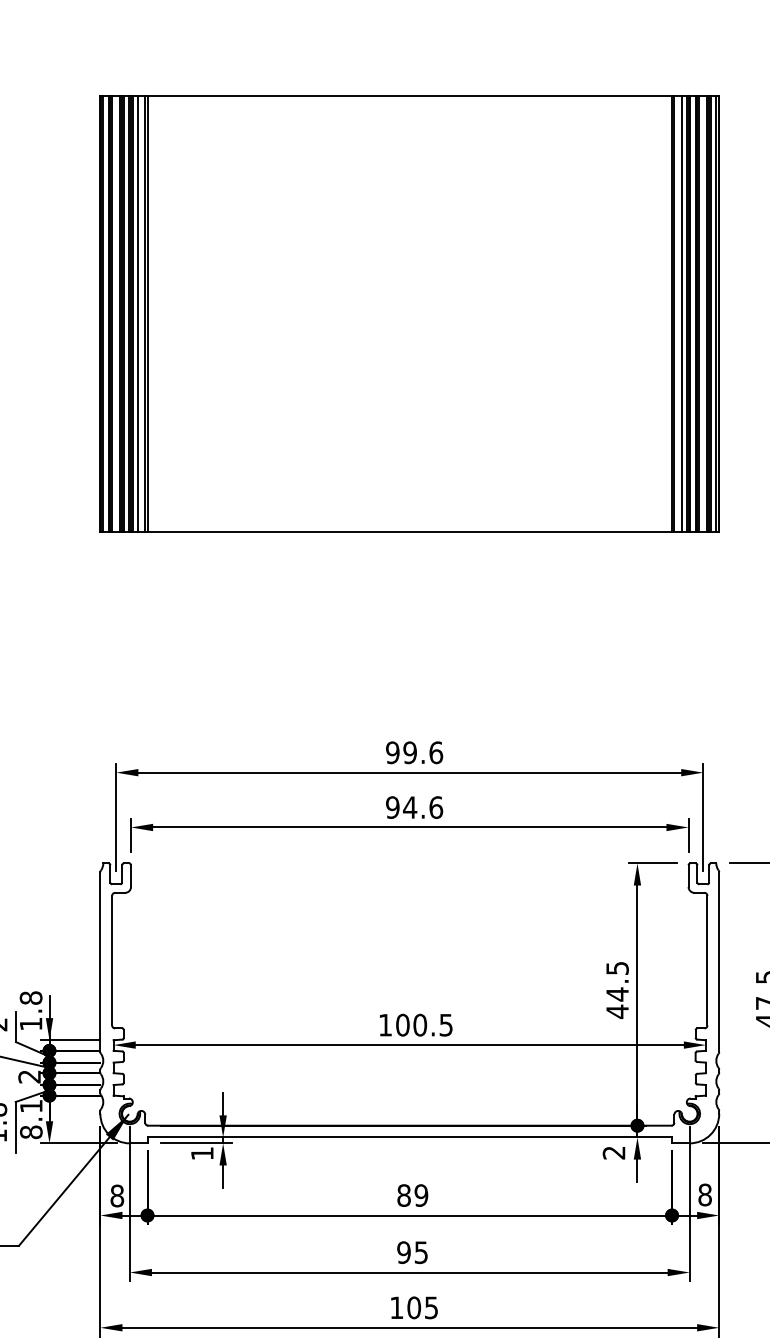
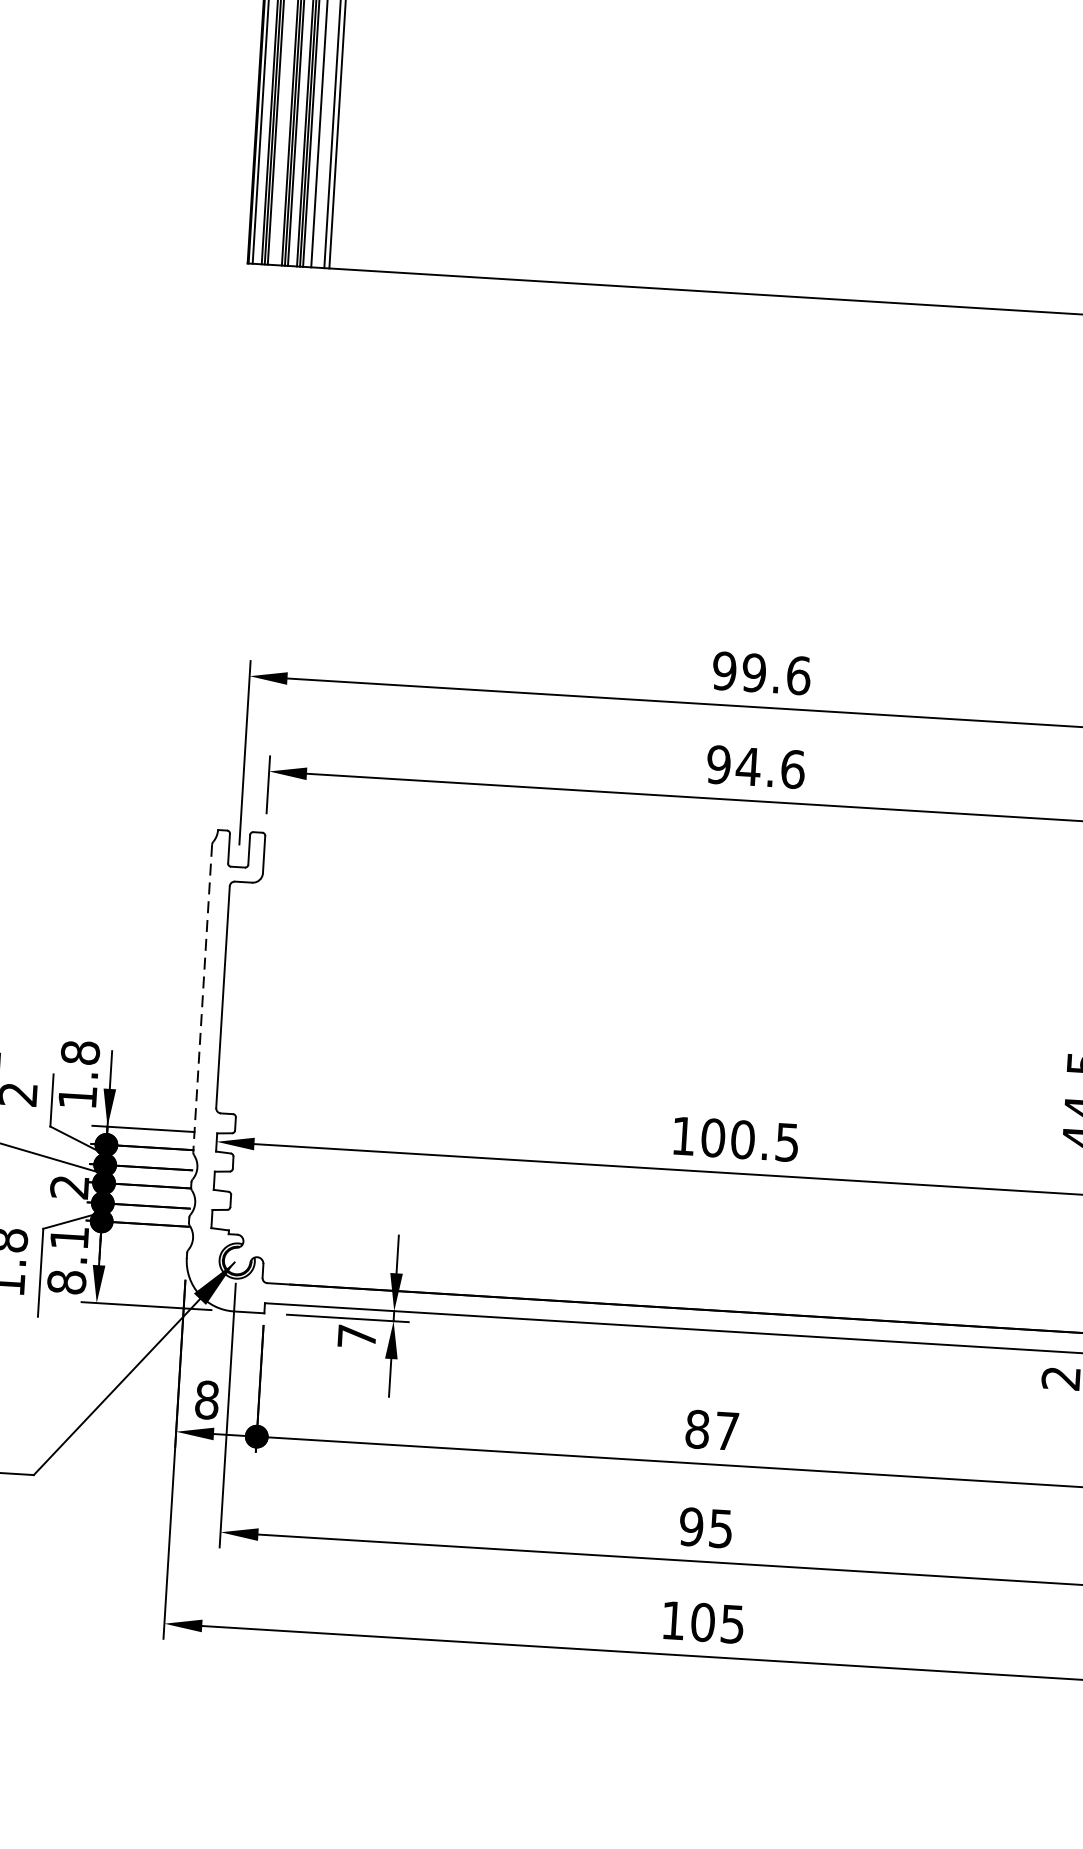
line: (100, 962) -> (202, 999), solid -> dashed
text: (202, 1153) -> (357, 1336), 1 -> 7
text: (421, 1195) -> (727, 1431), 89 -> 87

